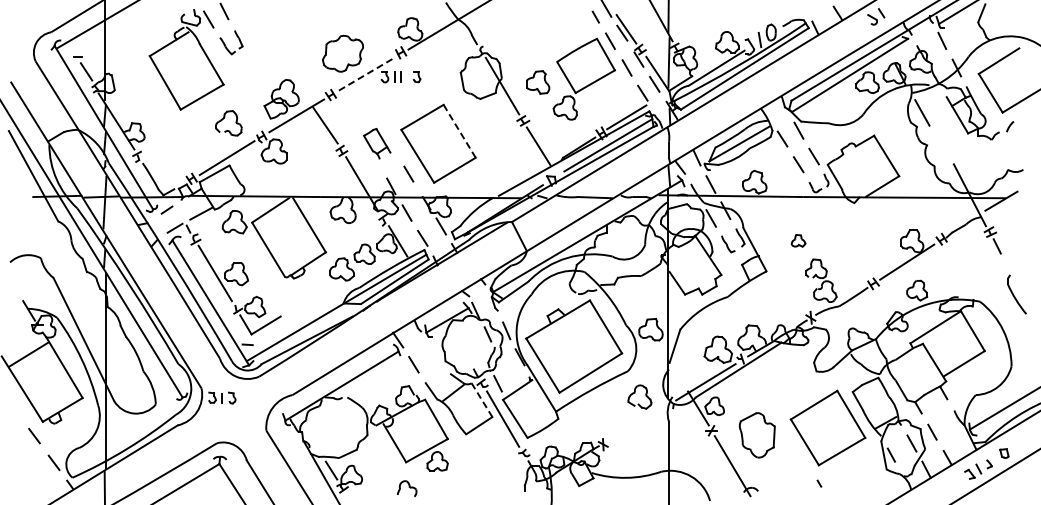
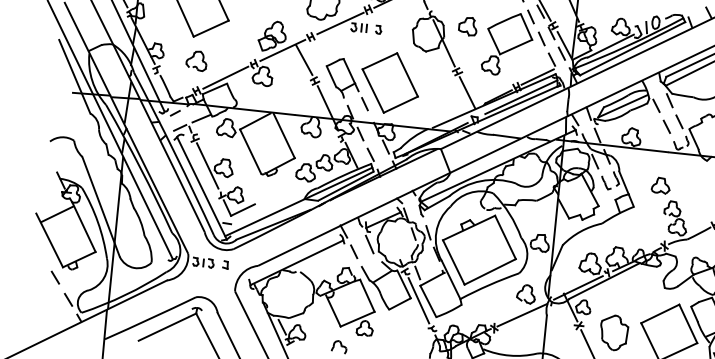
line: (367, 73) -> (340, 23), dashed -> solid
part: (538, 82) -> (468, 26), moved
part: (224, 118) -> (193, 56), moved
line: (459, 131) -> (407, 75), dashed -> solid
part: (377, 143) -> (343, 78), size x1.67
part: (798, 240) -> (660, 185), size x1.67
line: (432, 353) -> (369, 244), added
part: (250, 397) -> (225, 264), added
line: (481, 400) -> (403, 284), dashed -> solid
line: (637, 424) -> (522, 315), added

